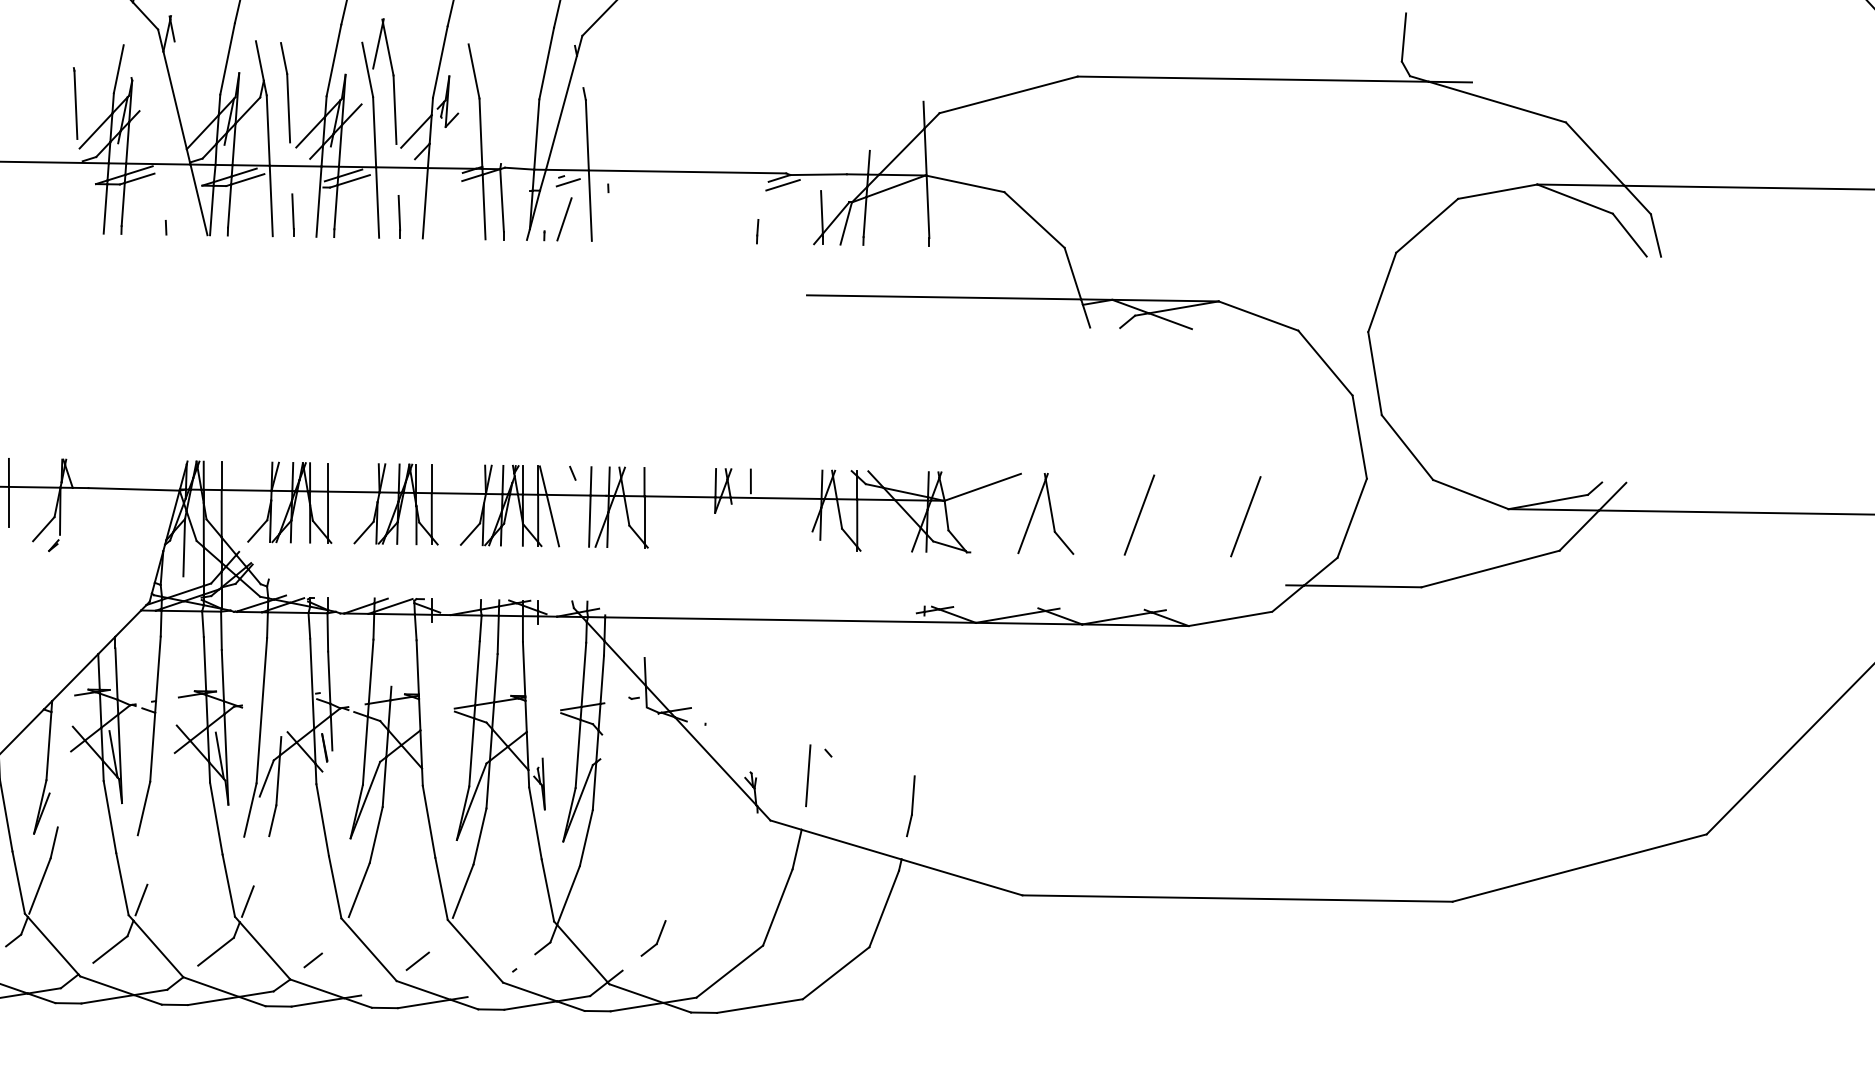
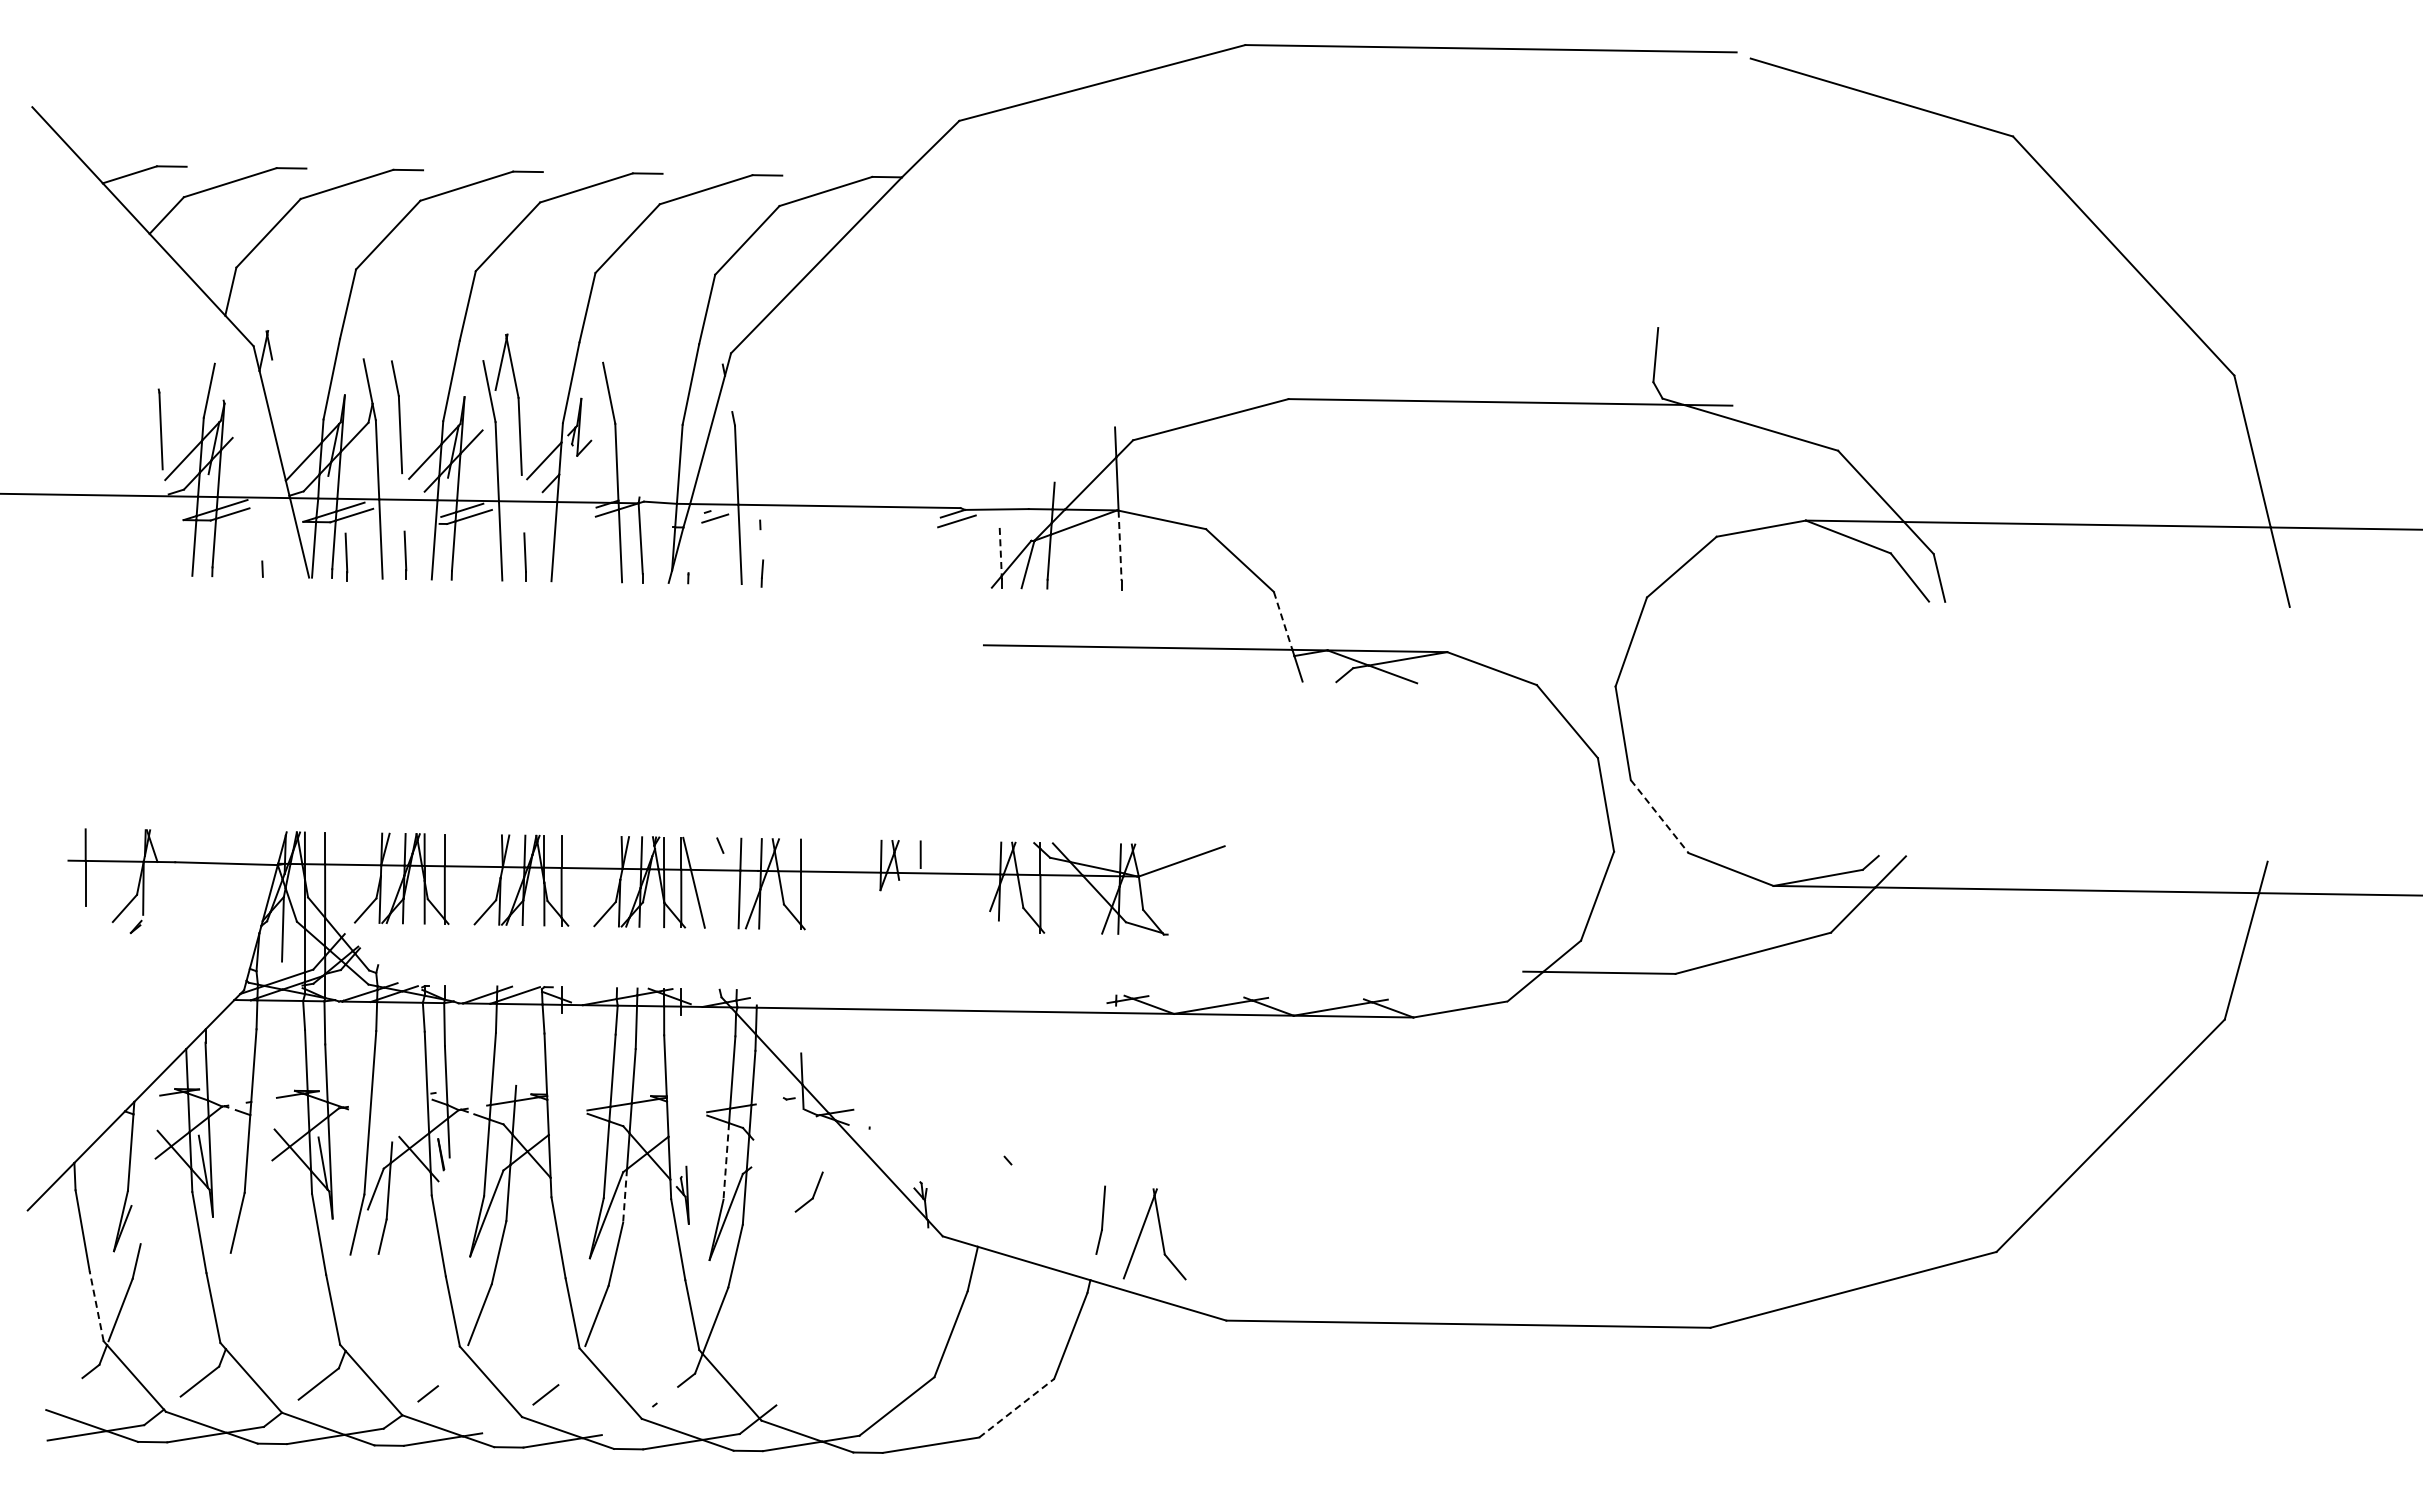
line: (928, 207) -> (1120, 546), solid -> dashed
line: (821, 212) -> (1000, 552), solid -> dashed
line: (240, 216) -> (346, 556), added
line: (564, 219) -> (710, 559), removed
line: (757, 231) -> (762, 573), moved
line: (1073, 274) -> (1283, 621), solid -> dashed
line: (1407, 447) -> (1659, 816), solid -> dashed
part: (1045, 514) -> (1154, 1234), moved
line: (1138, 514) -> (1357, 892), removed
line: (1245, 516) -> (1477, 894), removed
line: (578, 754) -> (726, 1162), solid -> dashed
line: (807, 775) -> (984, 1185), removed
line: (488, 785) -> (625, 1196), solid -> dashed
line: (18, 882) -> (96, 1306), solid -> dashed
line: (141, 899) -> (234, 1325), removed
line: (247, 901) -> (354, 1327), removed
part: (652, 937) -> (808, 1191), moved
line: (835, 973) -> (1016, 1408), solid -> dashed

